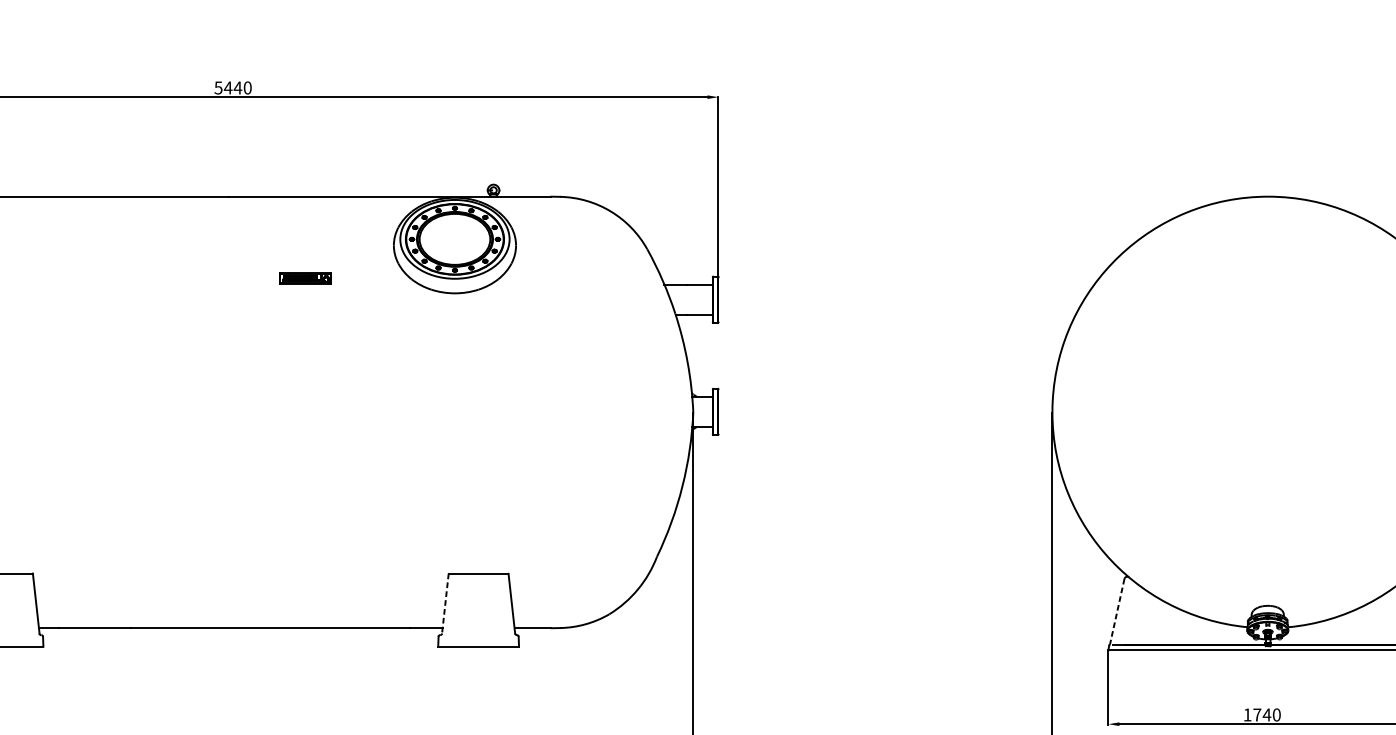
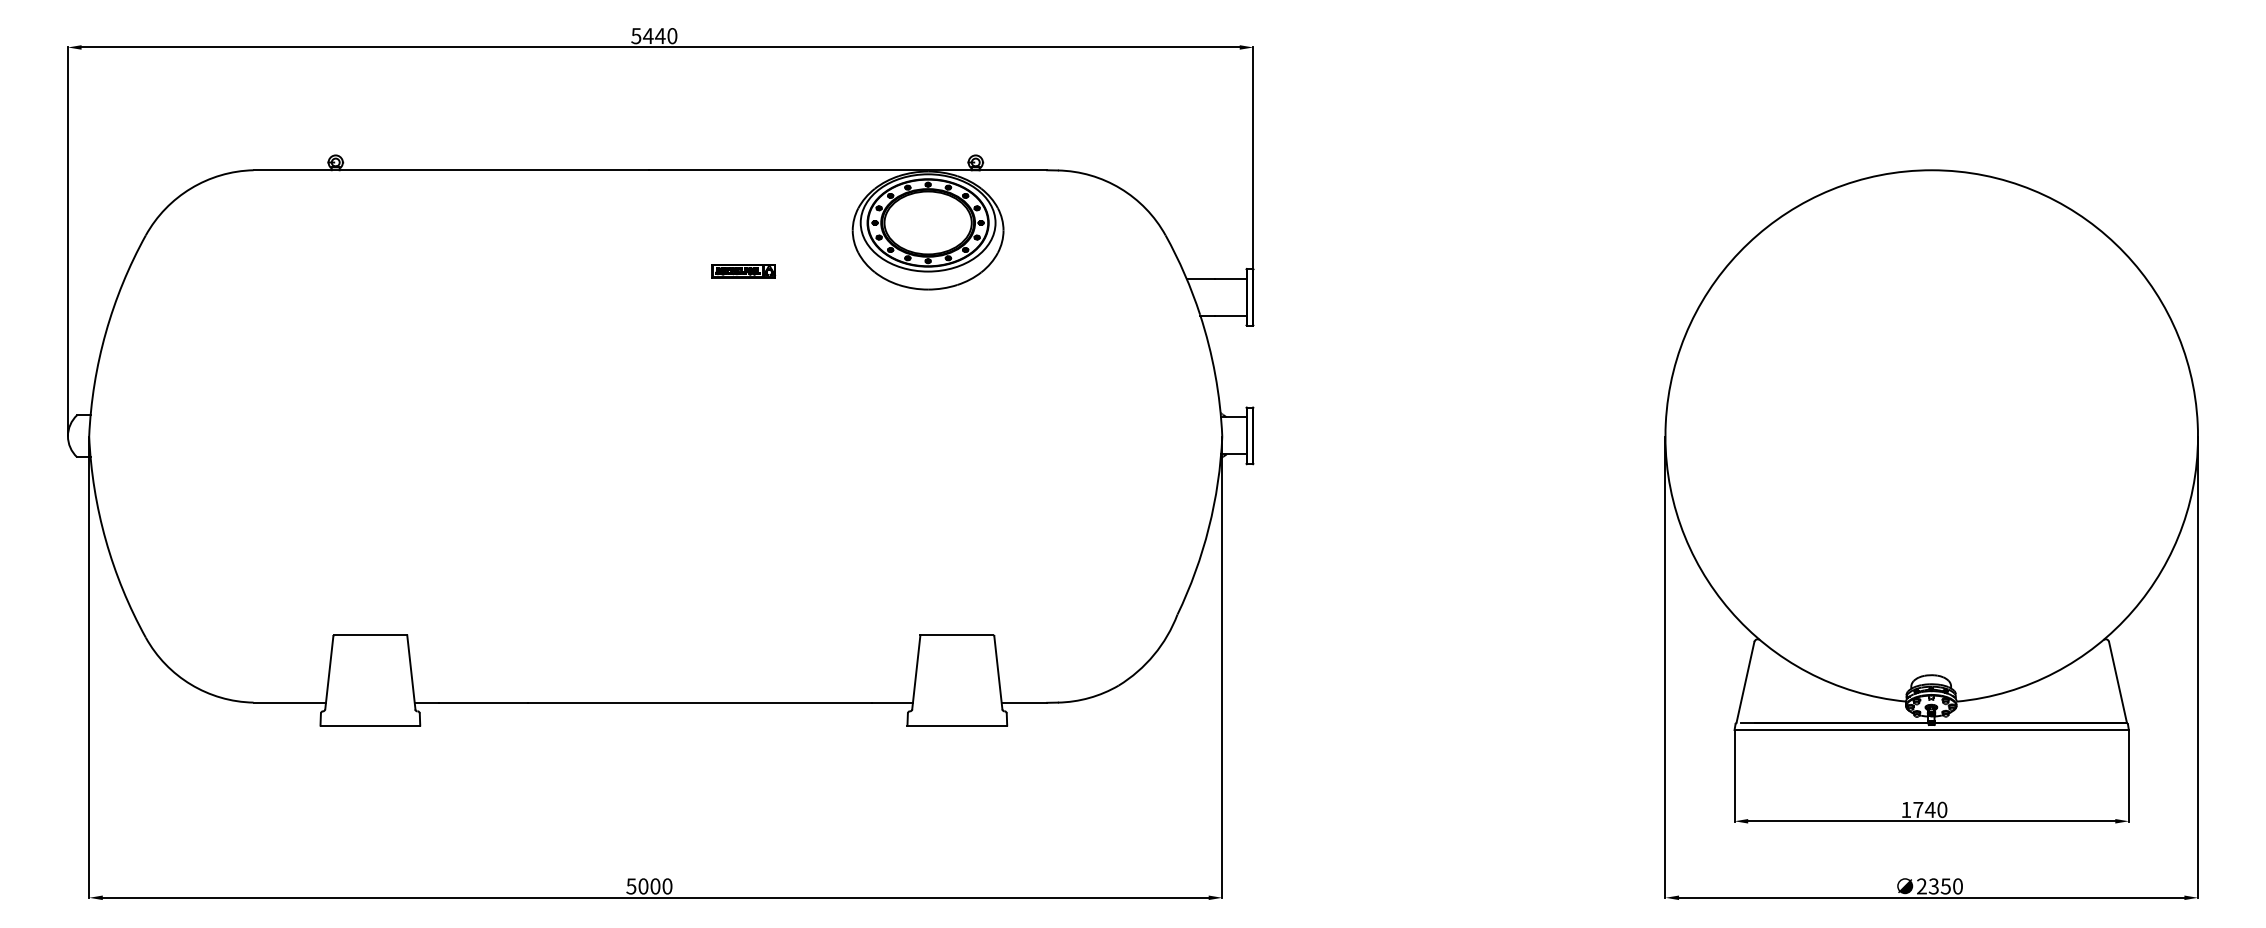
line: (445, 603) -> (916, 672), dashed -> solid
line: (1117, 611) -> (1745, 682), dashed -> solid

